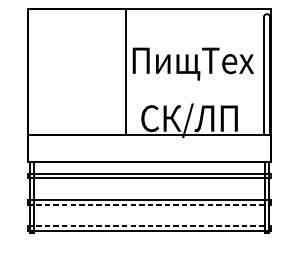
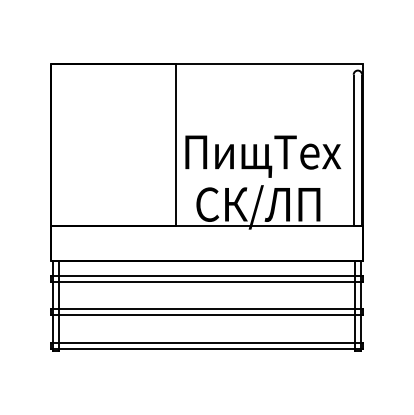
text: (193, 63) -> (263, 156), moved
line: (149, 204) -> (207, 315), dashed -> solid
line: (149, 226) -> (207, 343), dashed -> solid

